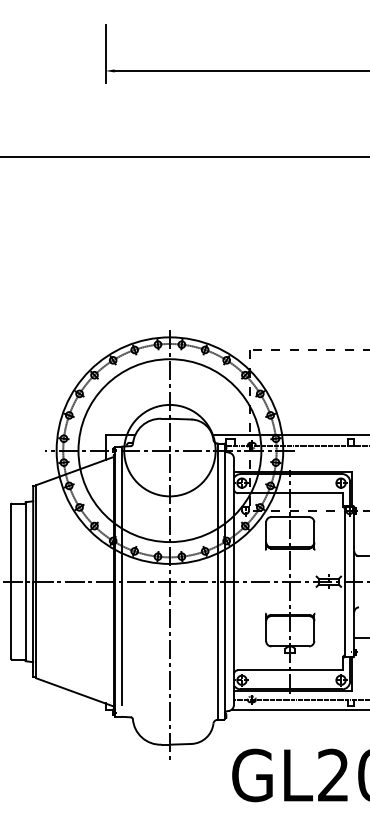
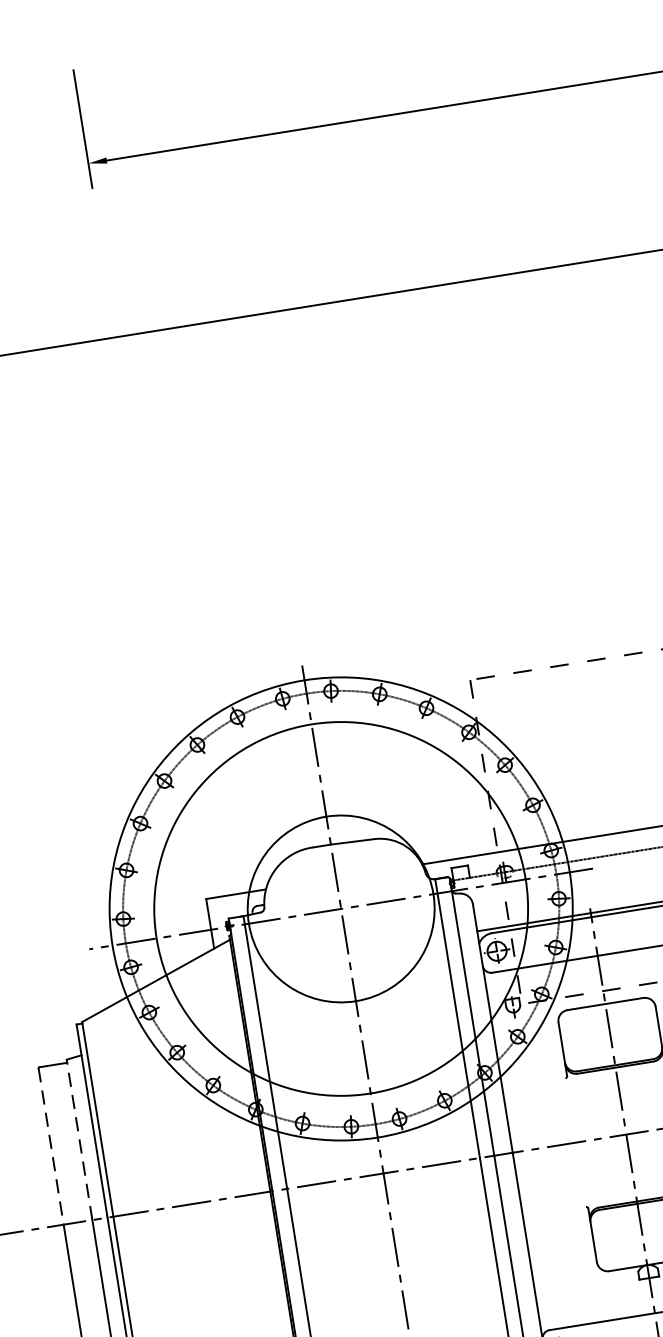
line: (11, 542) -> (51, 1145), solid -> dashed
line: (25, 542) -> (79, 1140), solid -> dashed

